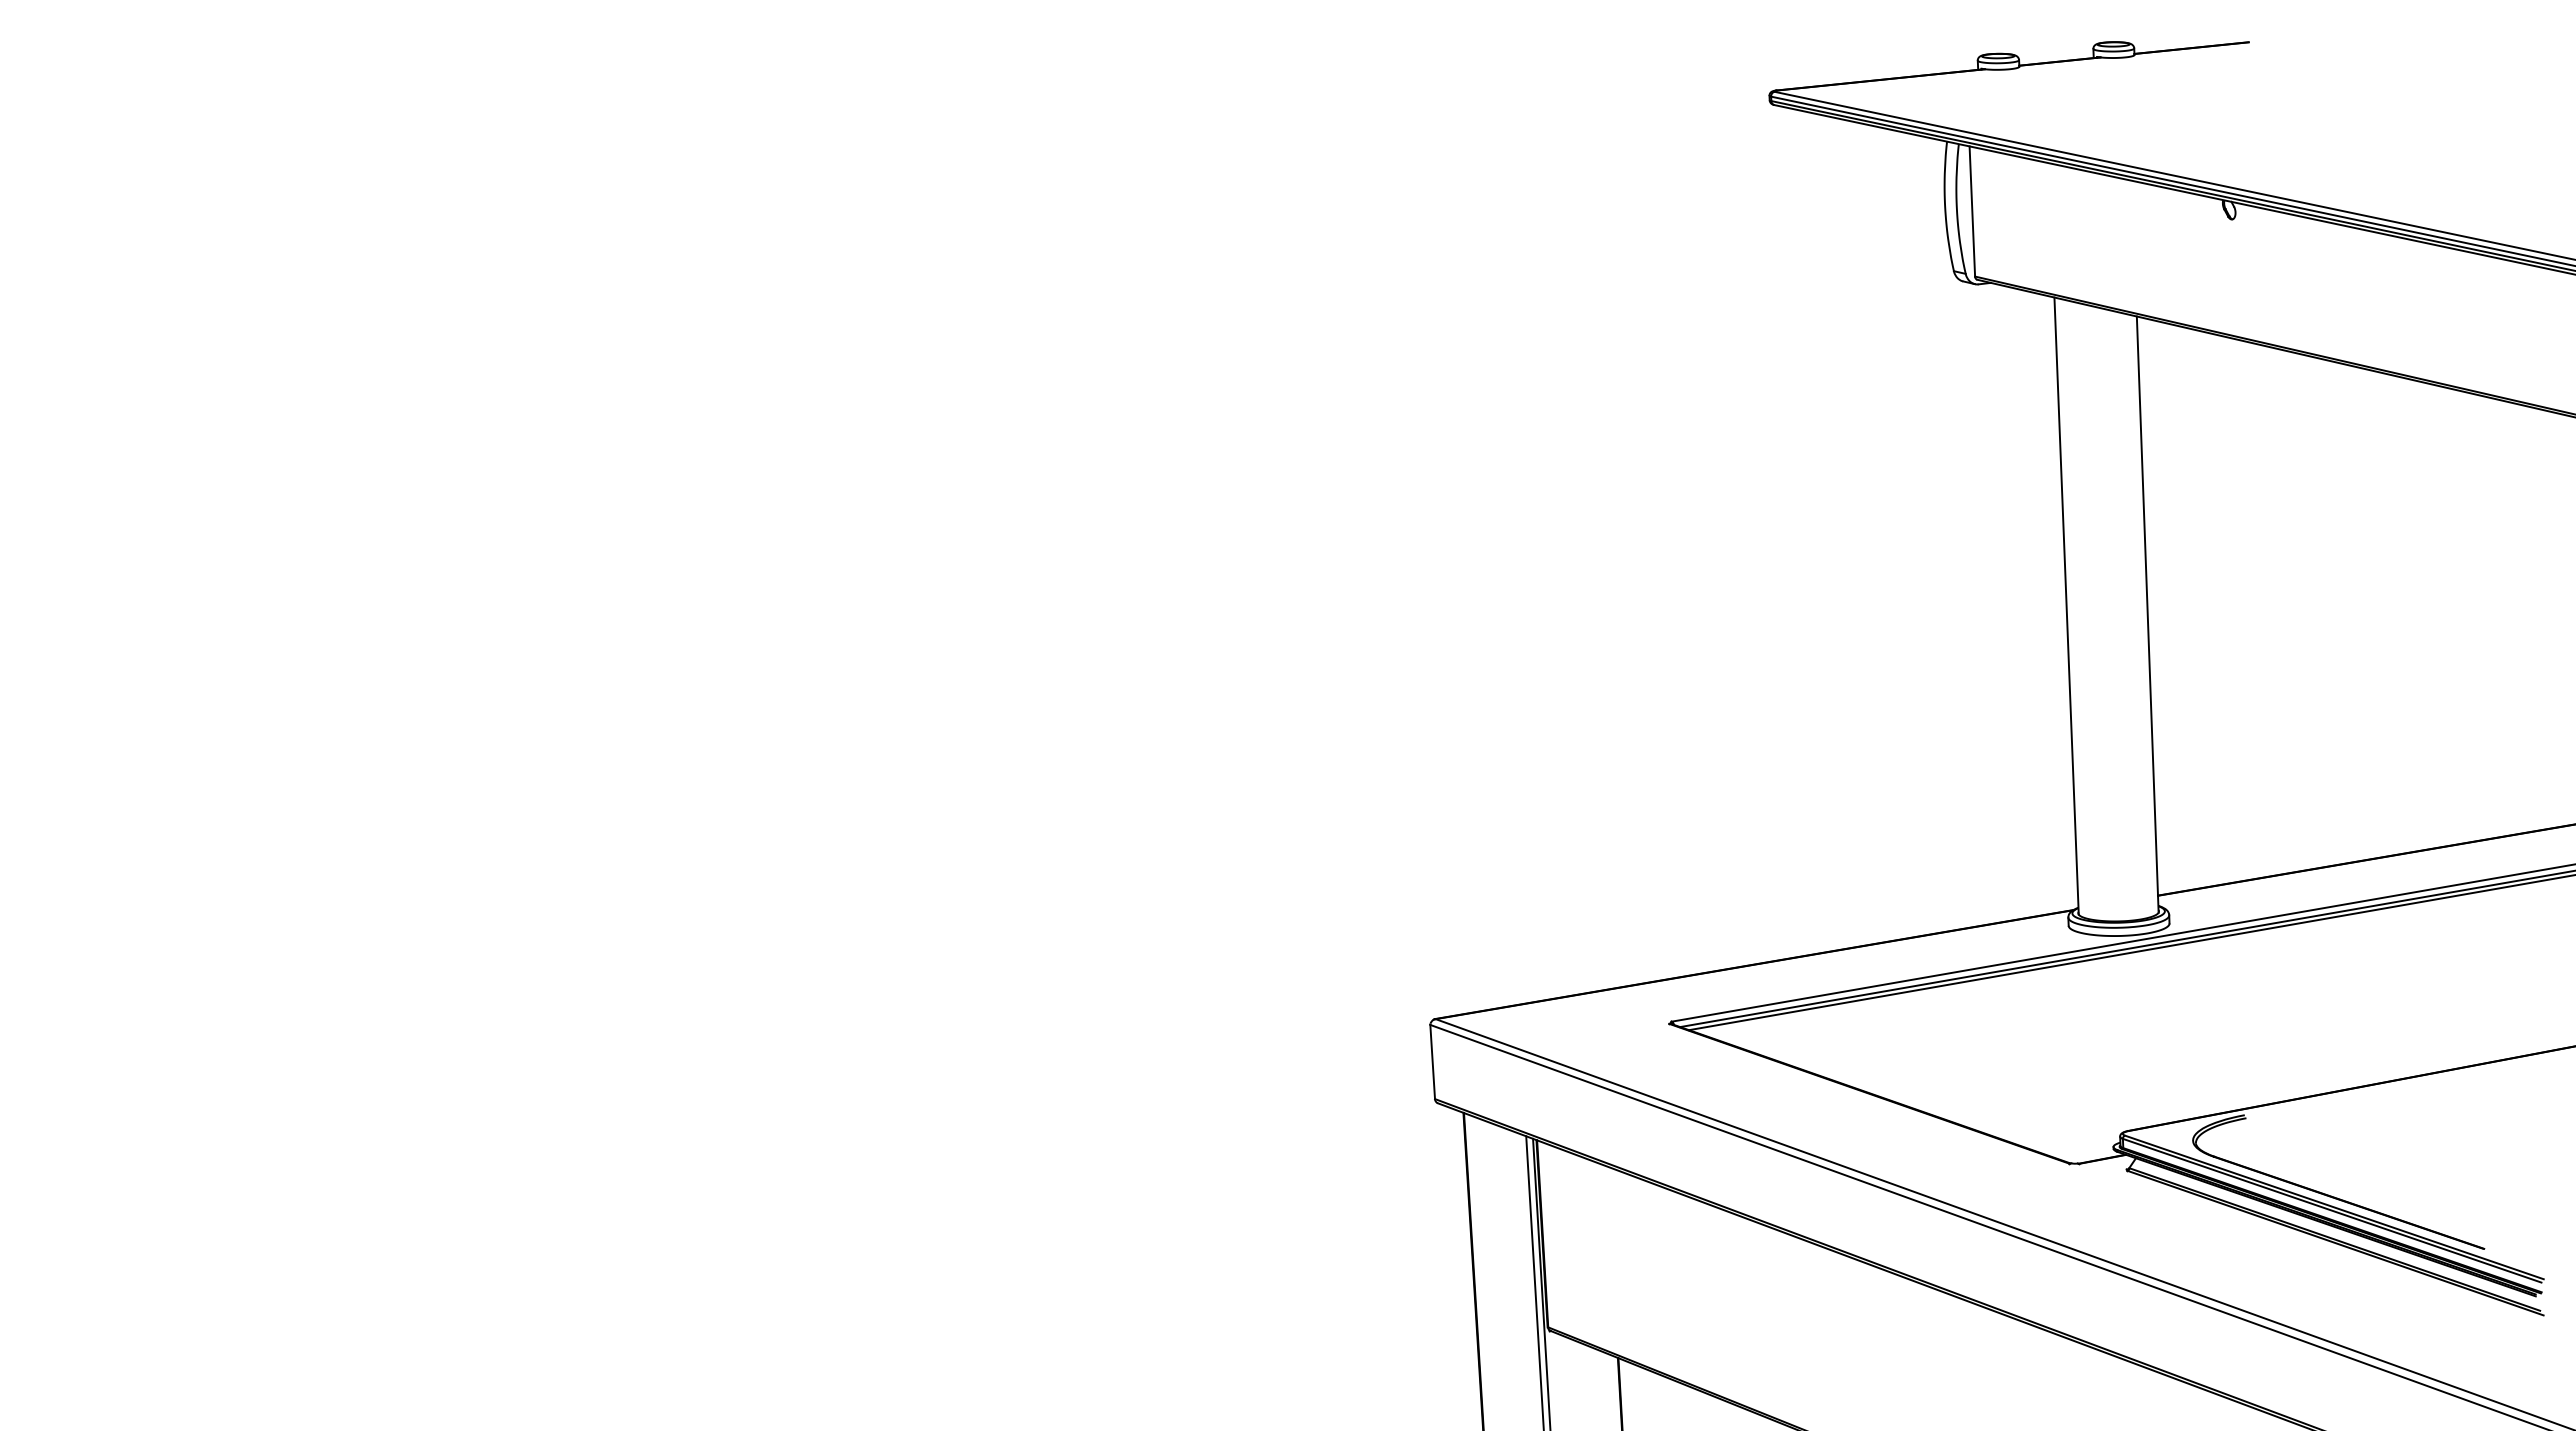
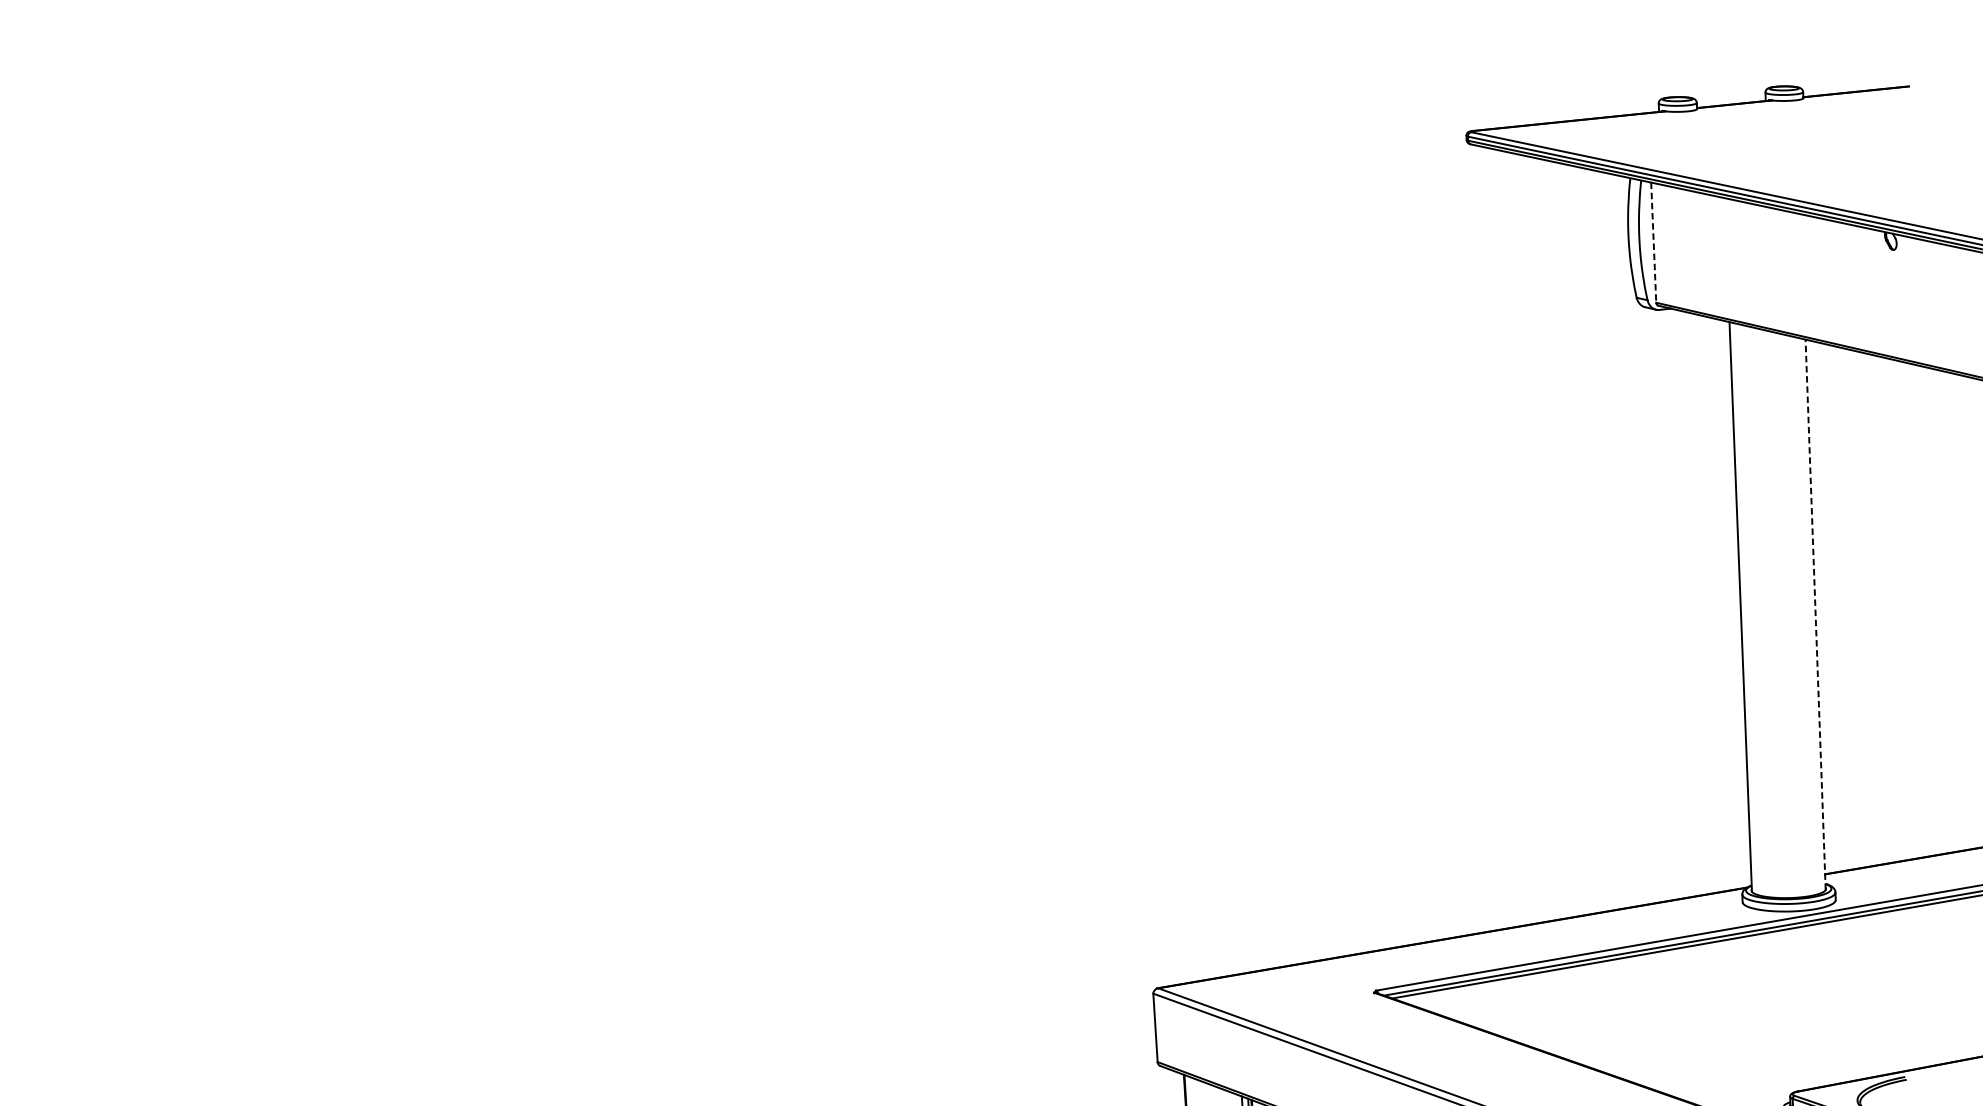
line: (1972, 211) -> (1653, 242), solid -> dashed
line: (2147, 614) -> (1815, 614), solid -> dashed

